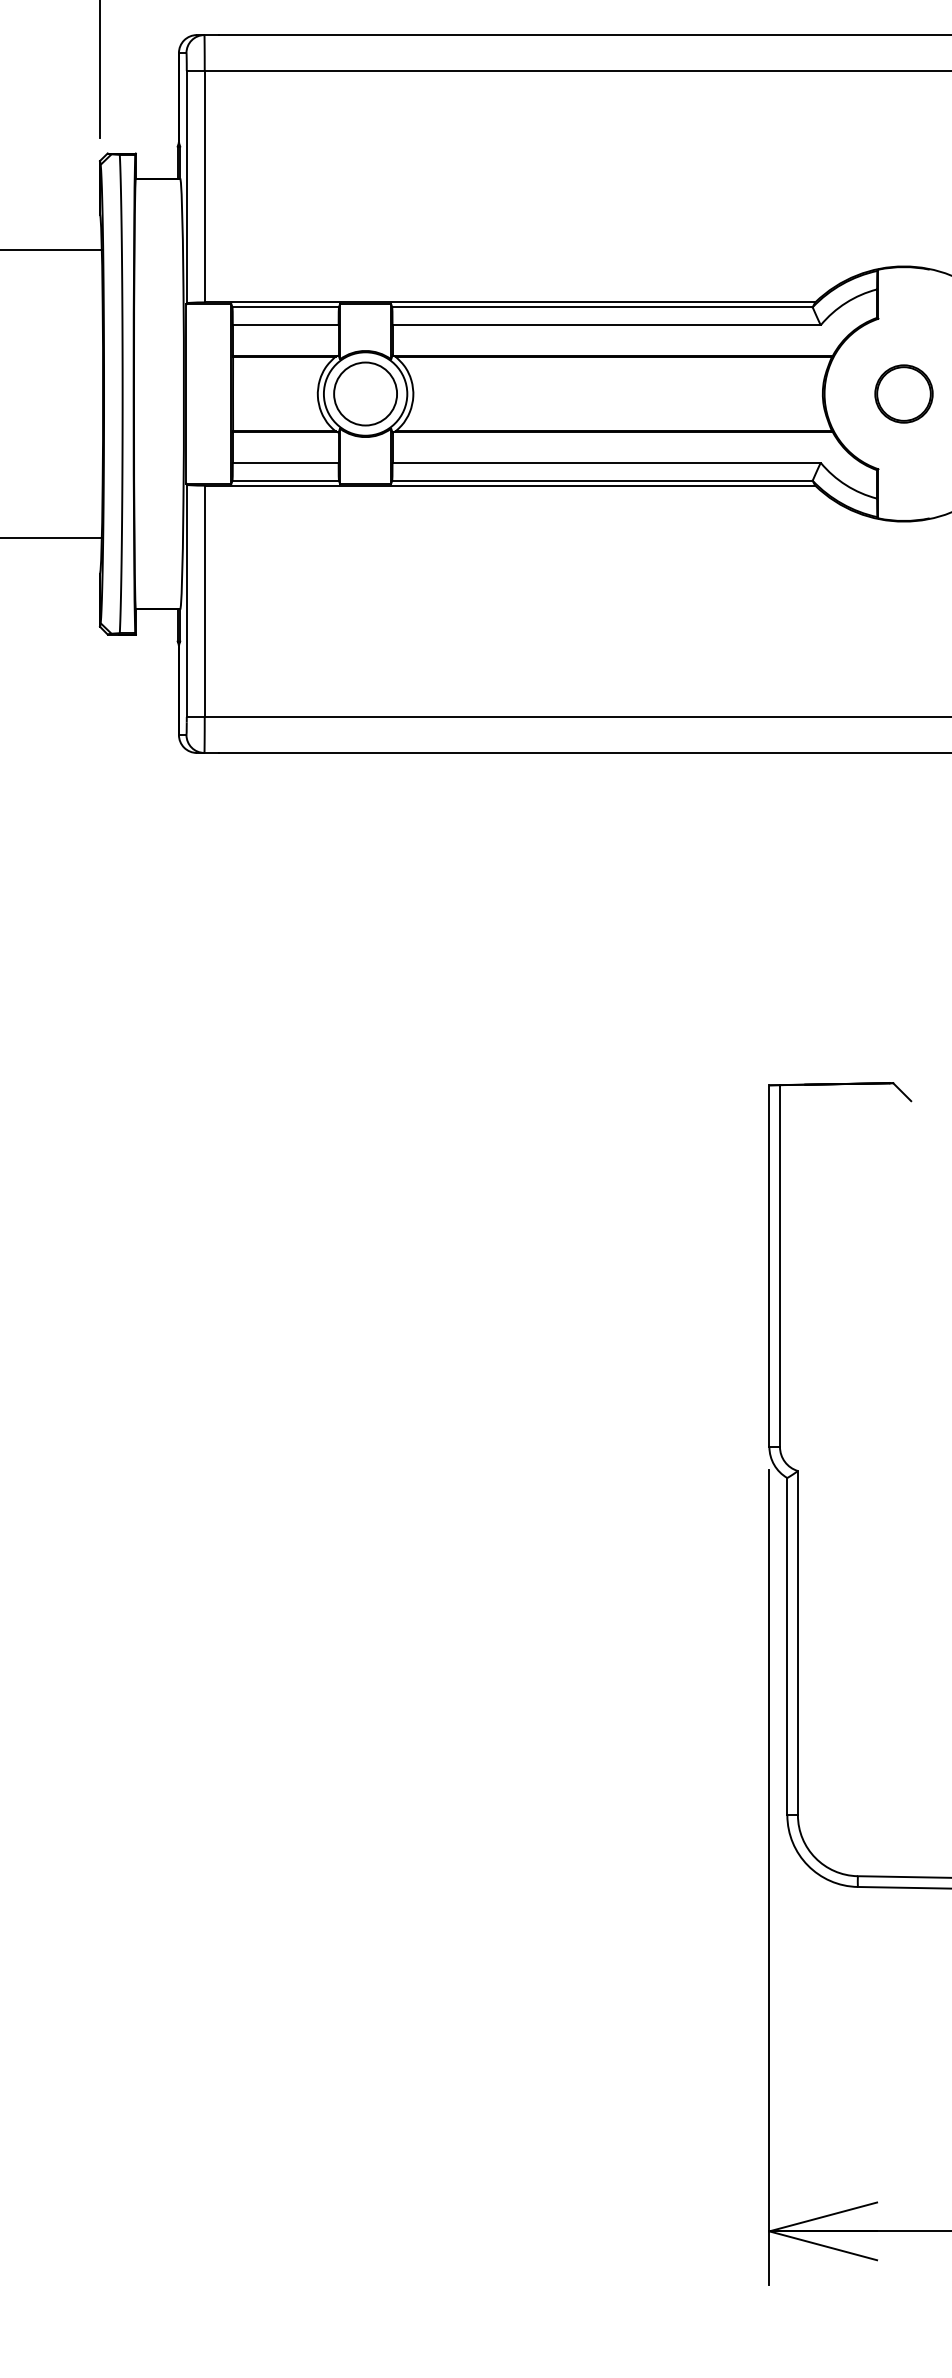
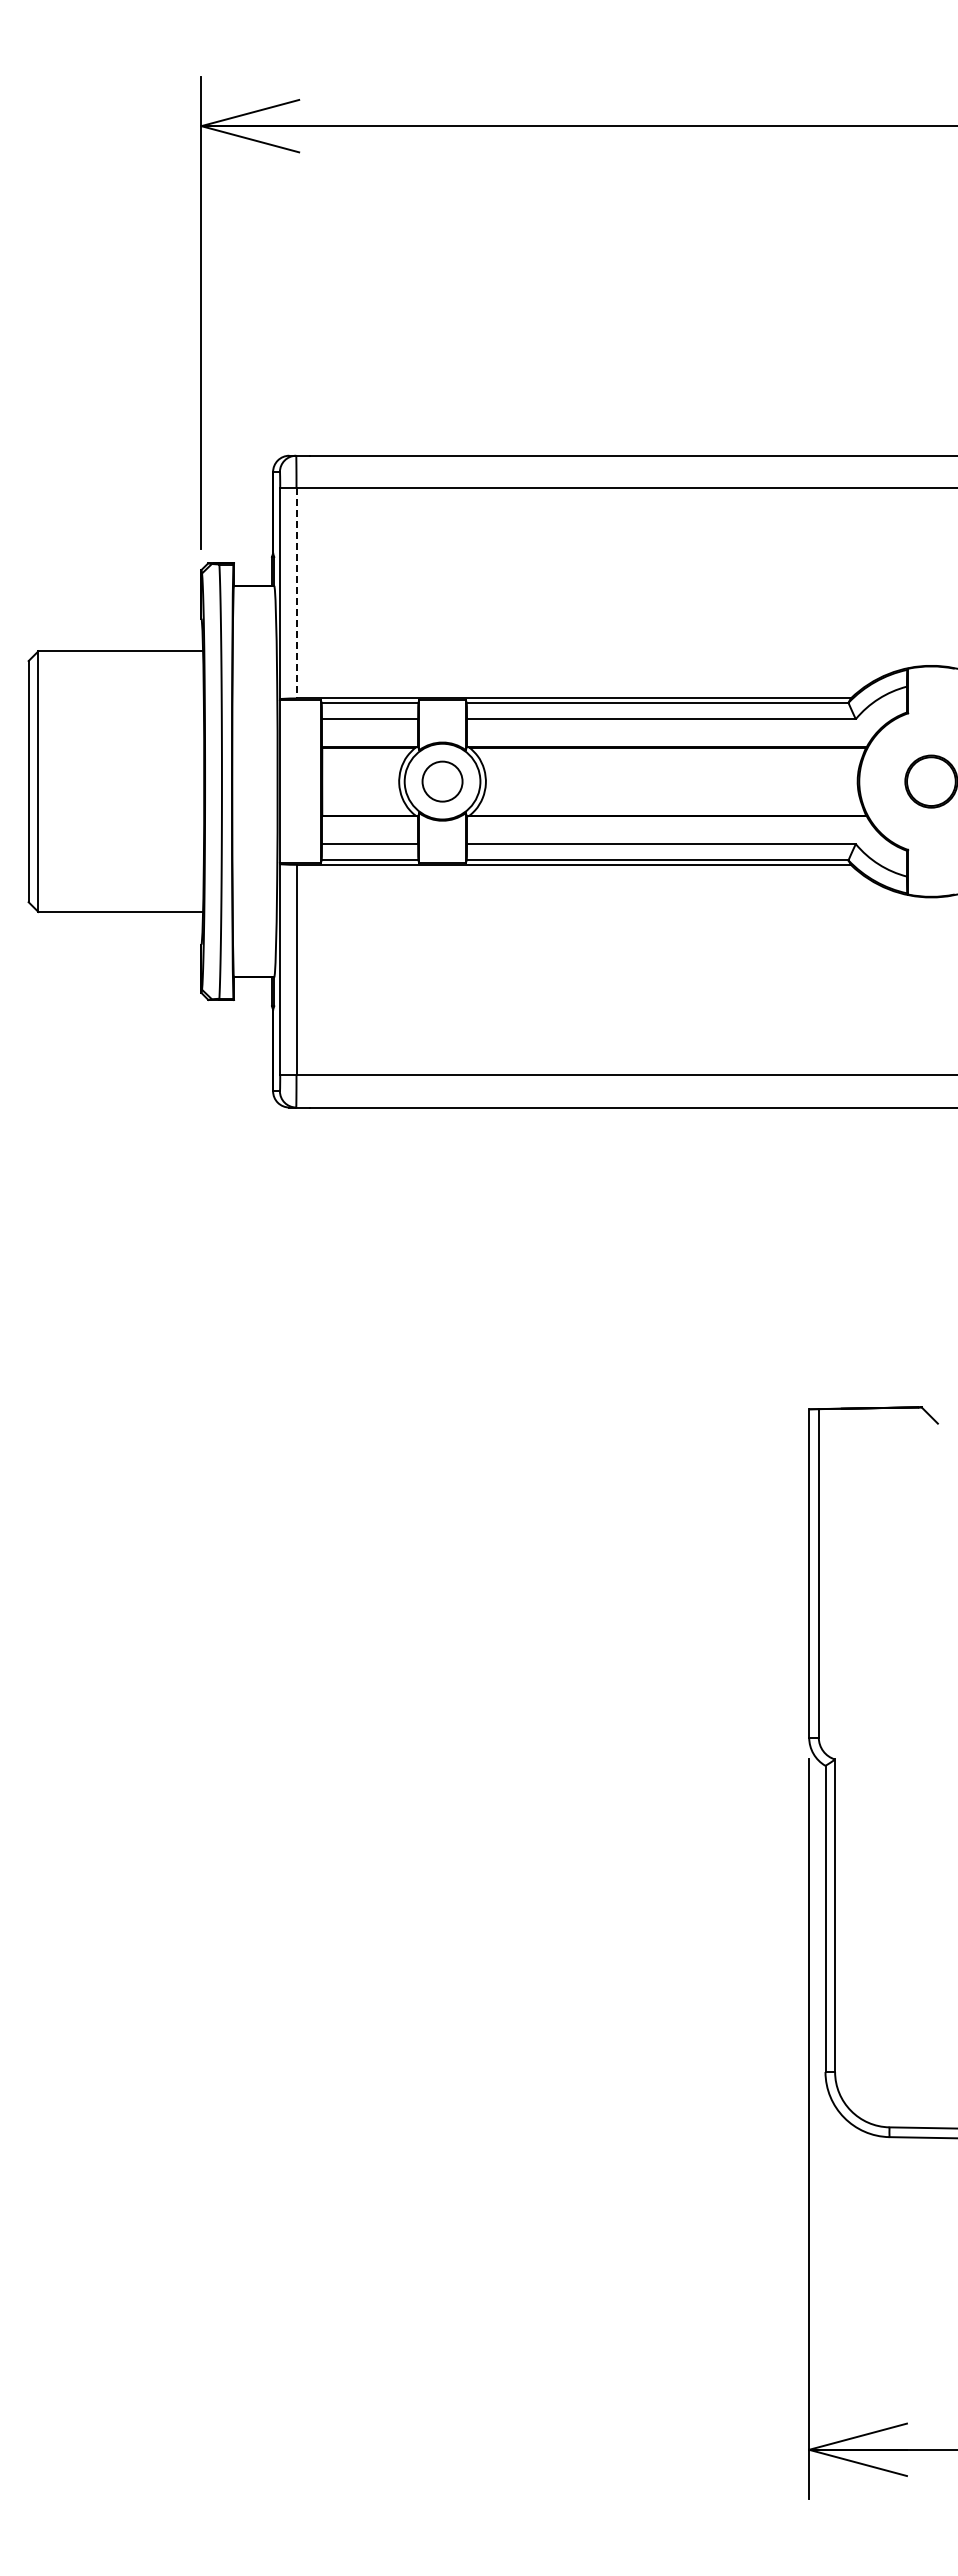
line: (204, 186) -> (296, 593), solid -> dashed
circle: (365, 393) -> (442, 781), size x0.7

